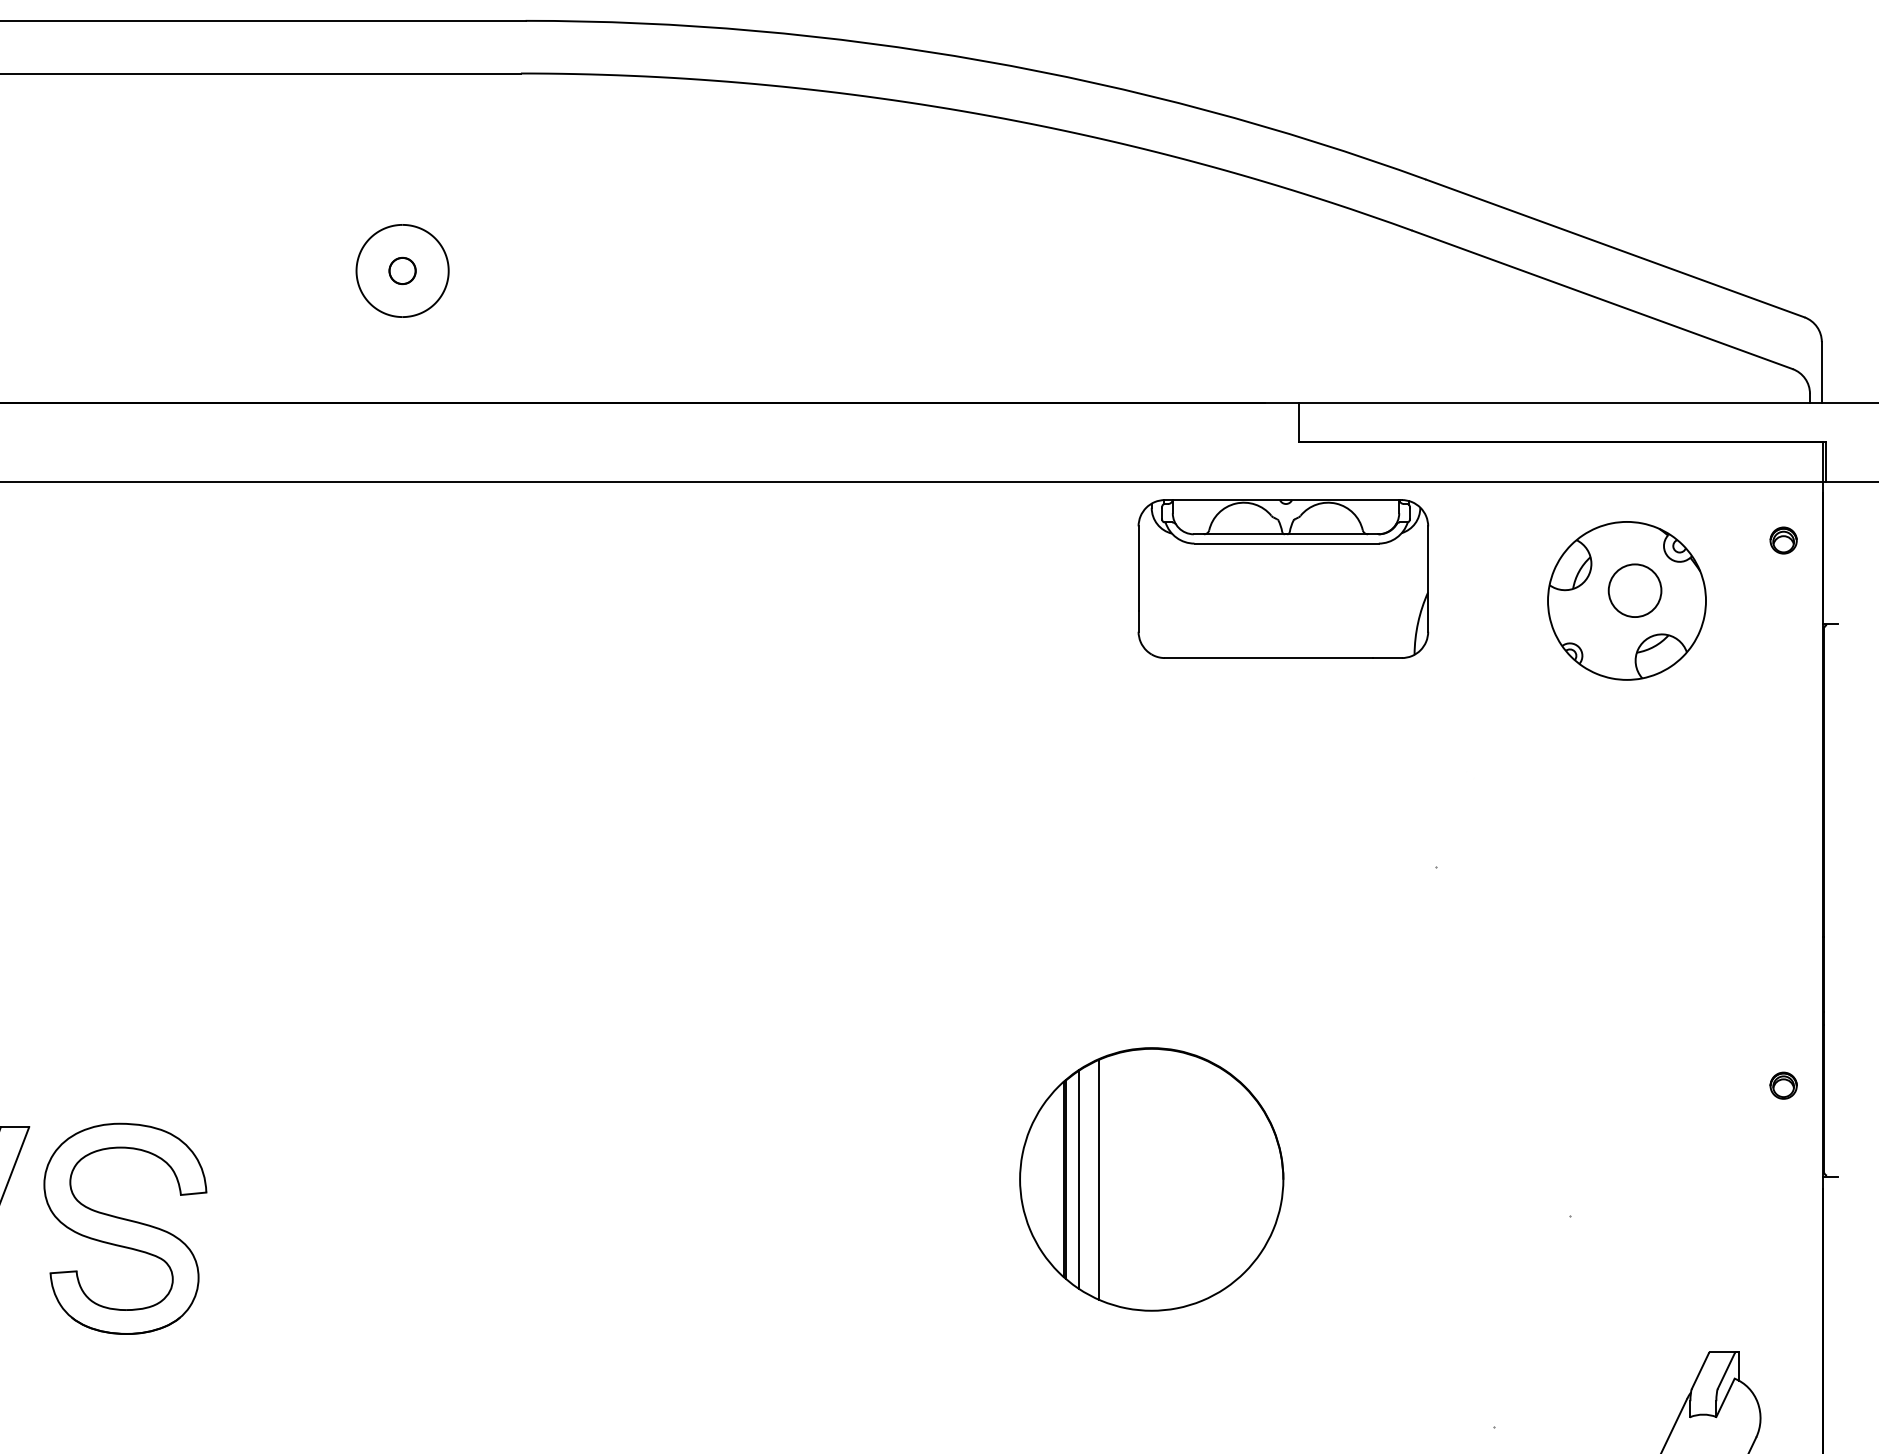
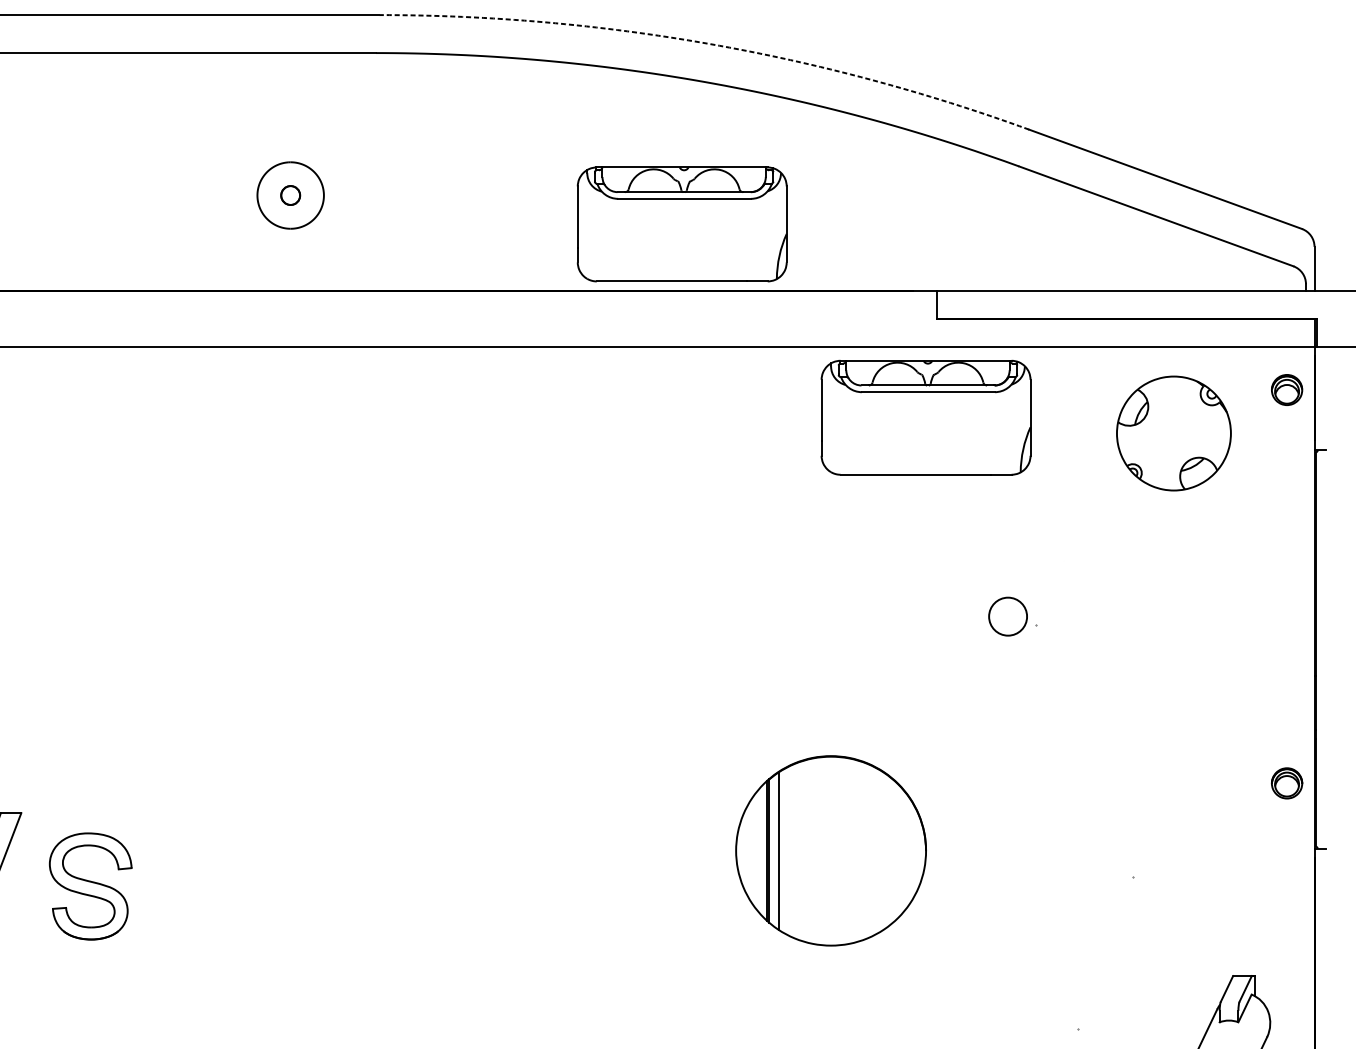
arc: (982, 60) -> (709, 43), solid -> dashed
part: (945, 310) -> (682, 224), added
part: (1783, 540) -> (1286, 389), size x1.6
circle: (1634, 590) -> (1007, 616), moved
part: (1783, 1085) -> (1286, 783), size x1.6
line: (1099, 1179) -> (793, 850), removed
part: (125, 1228) -> (90, 886), size x0.7

